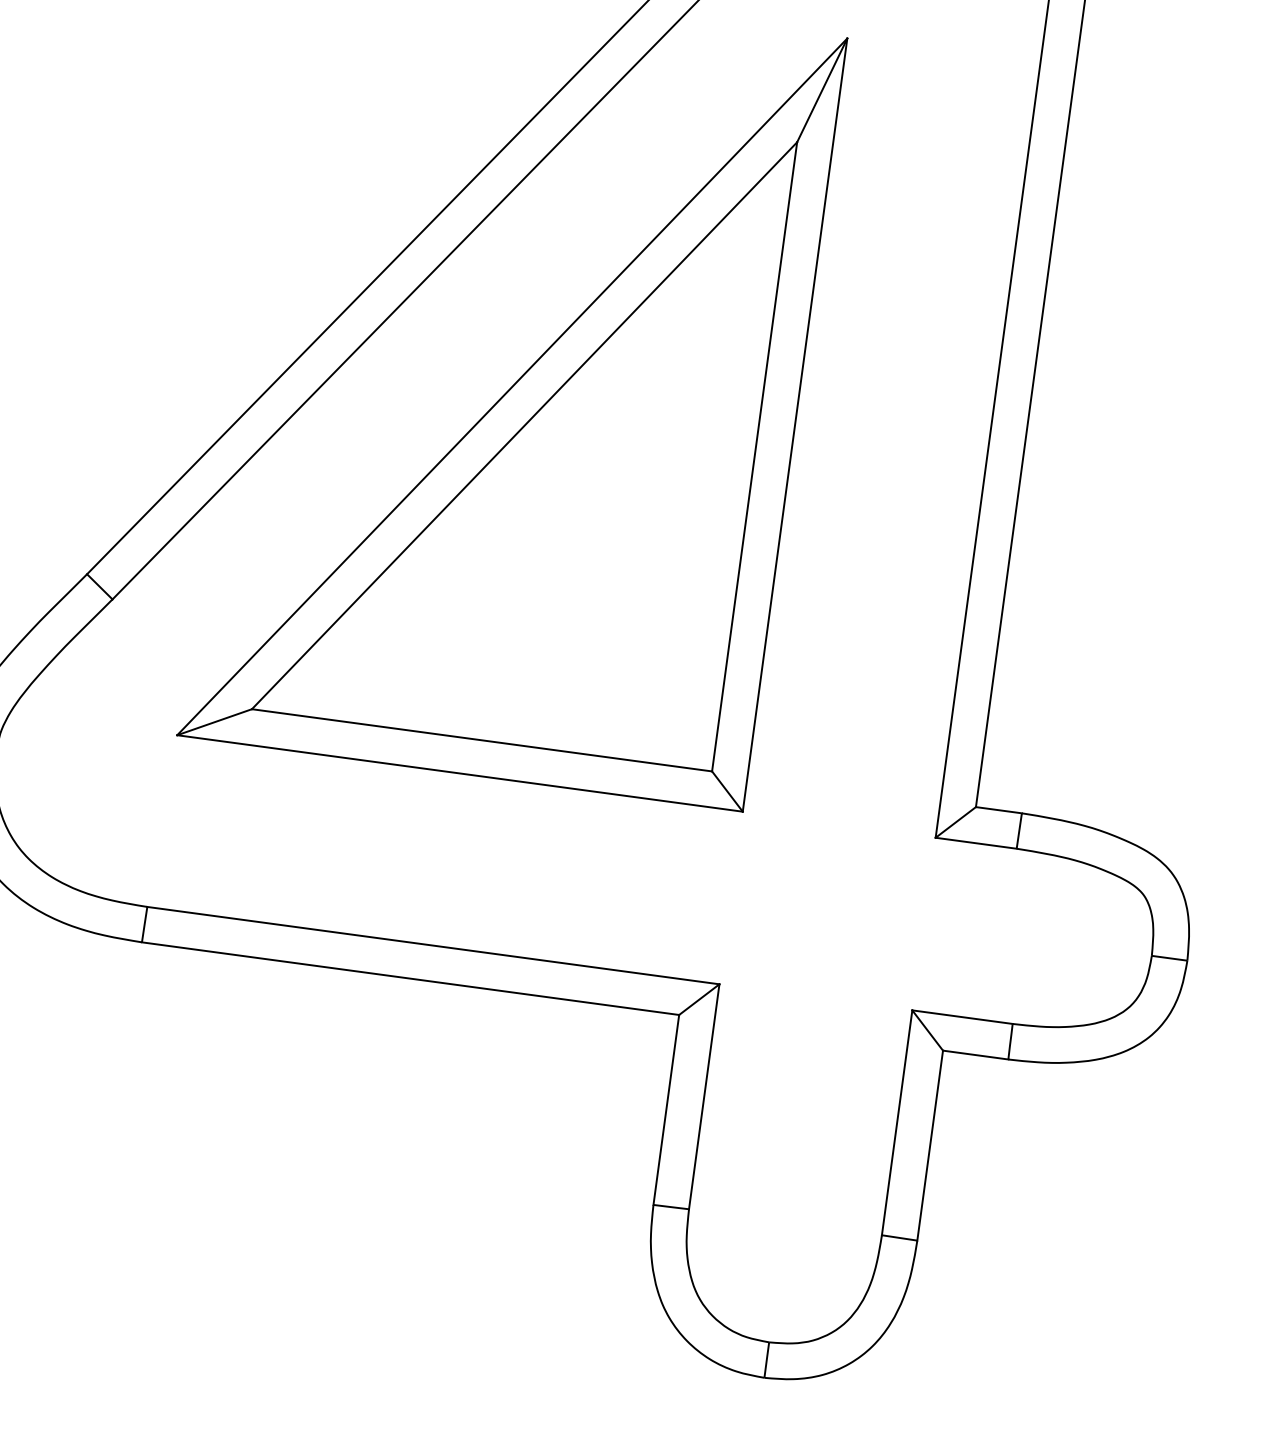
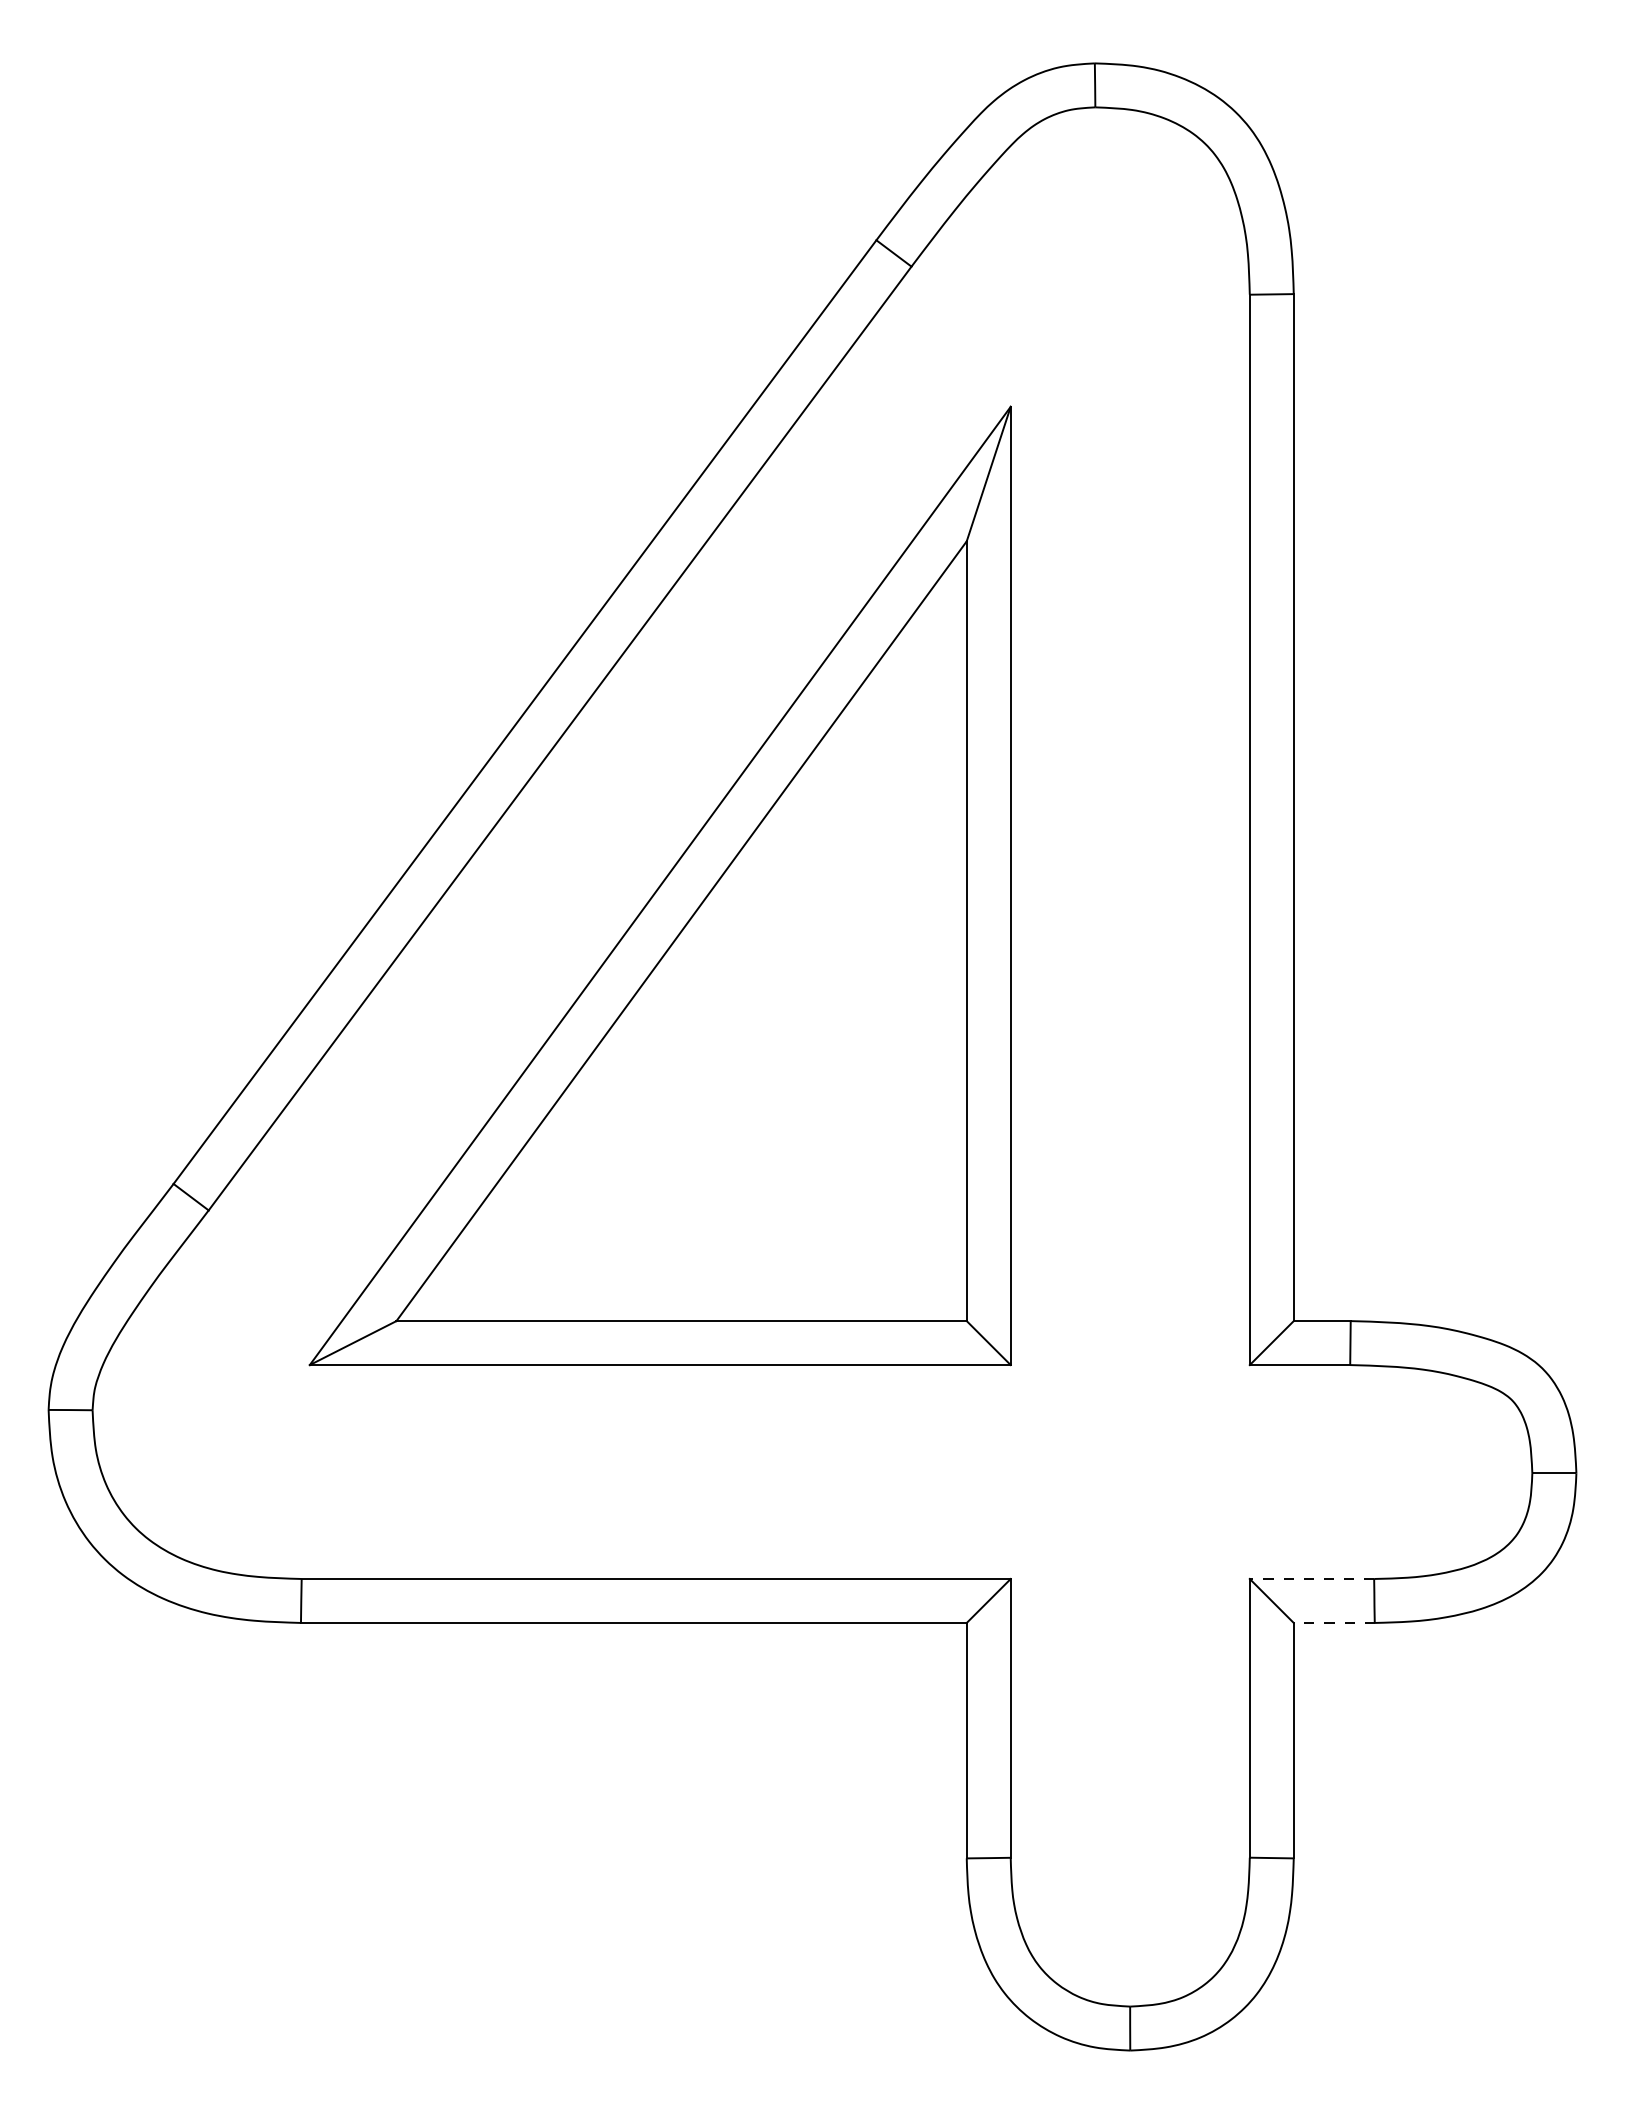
line: (962, 1016) -> (1311, 1578), solid -> dashed
line: (975, 1054) -> (1333, 1622), solid -> dashed

